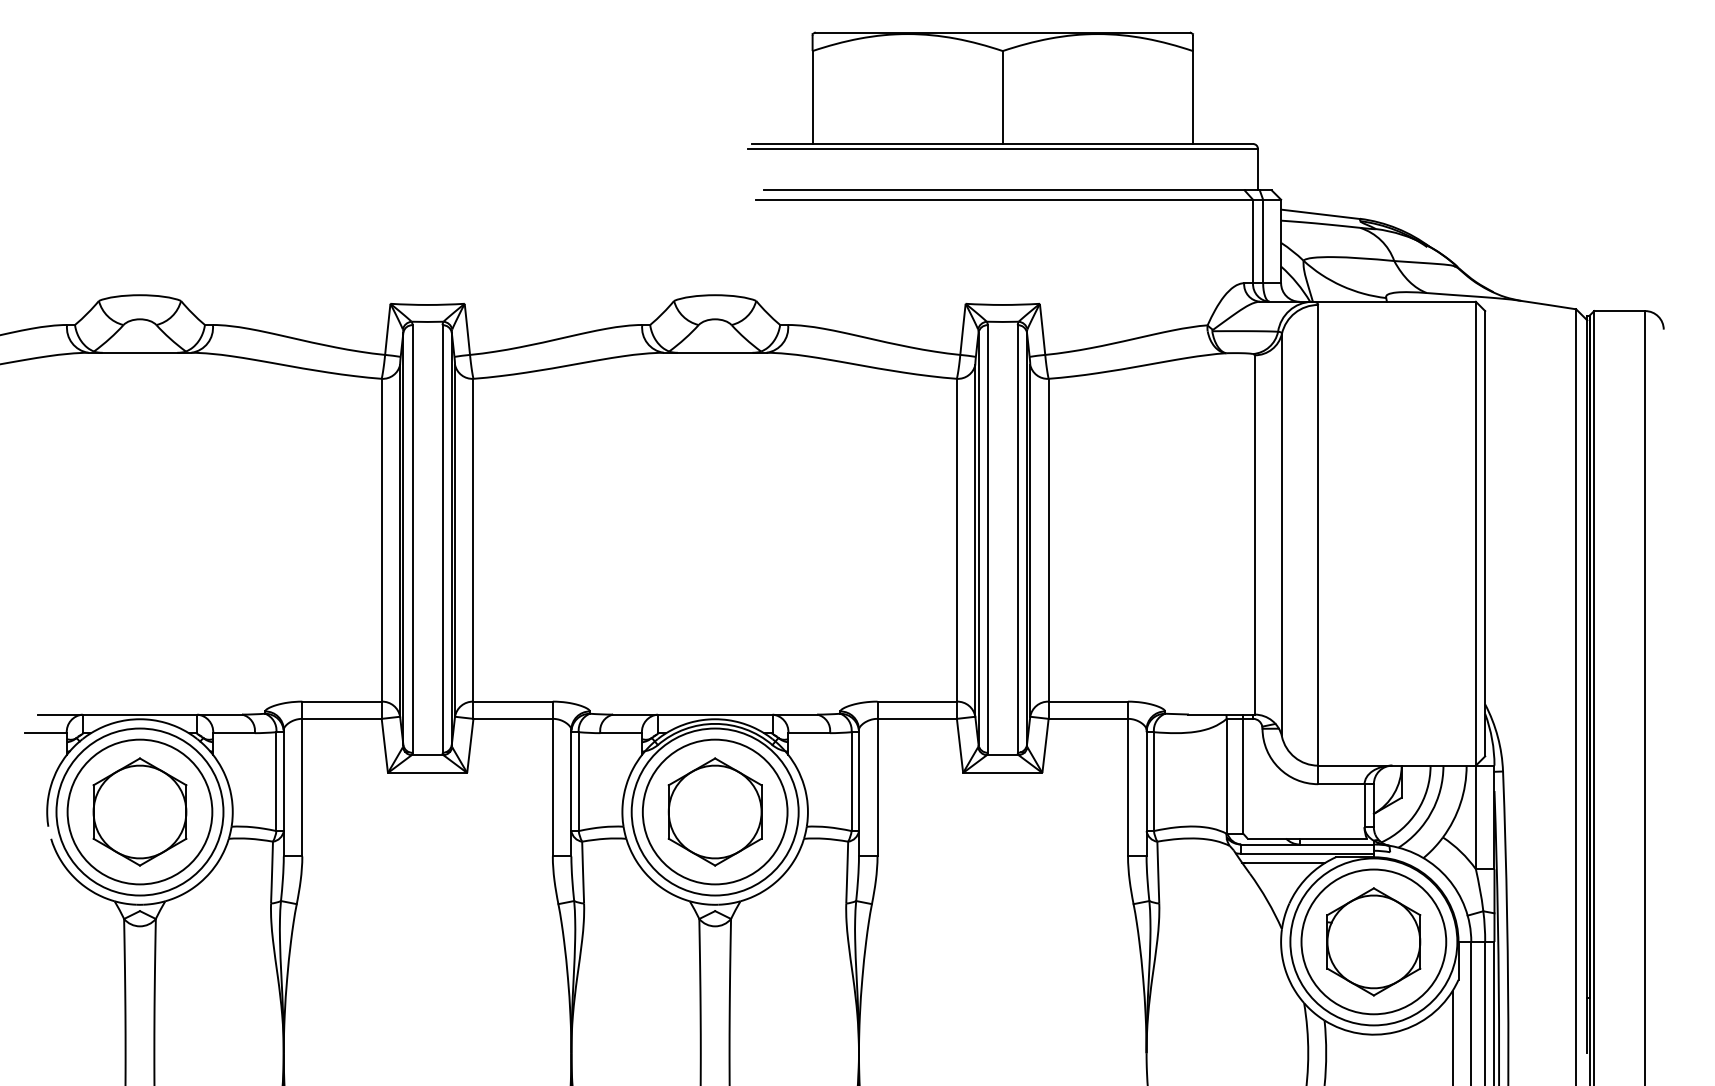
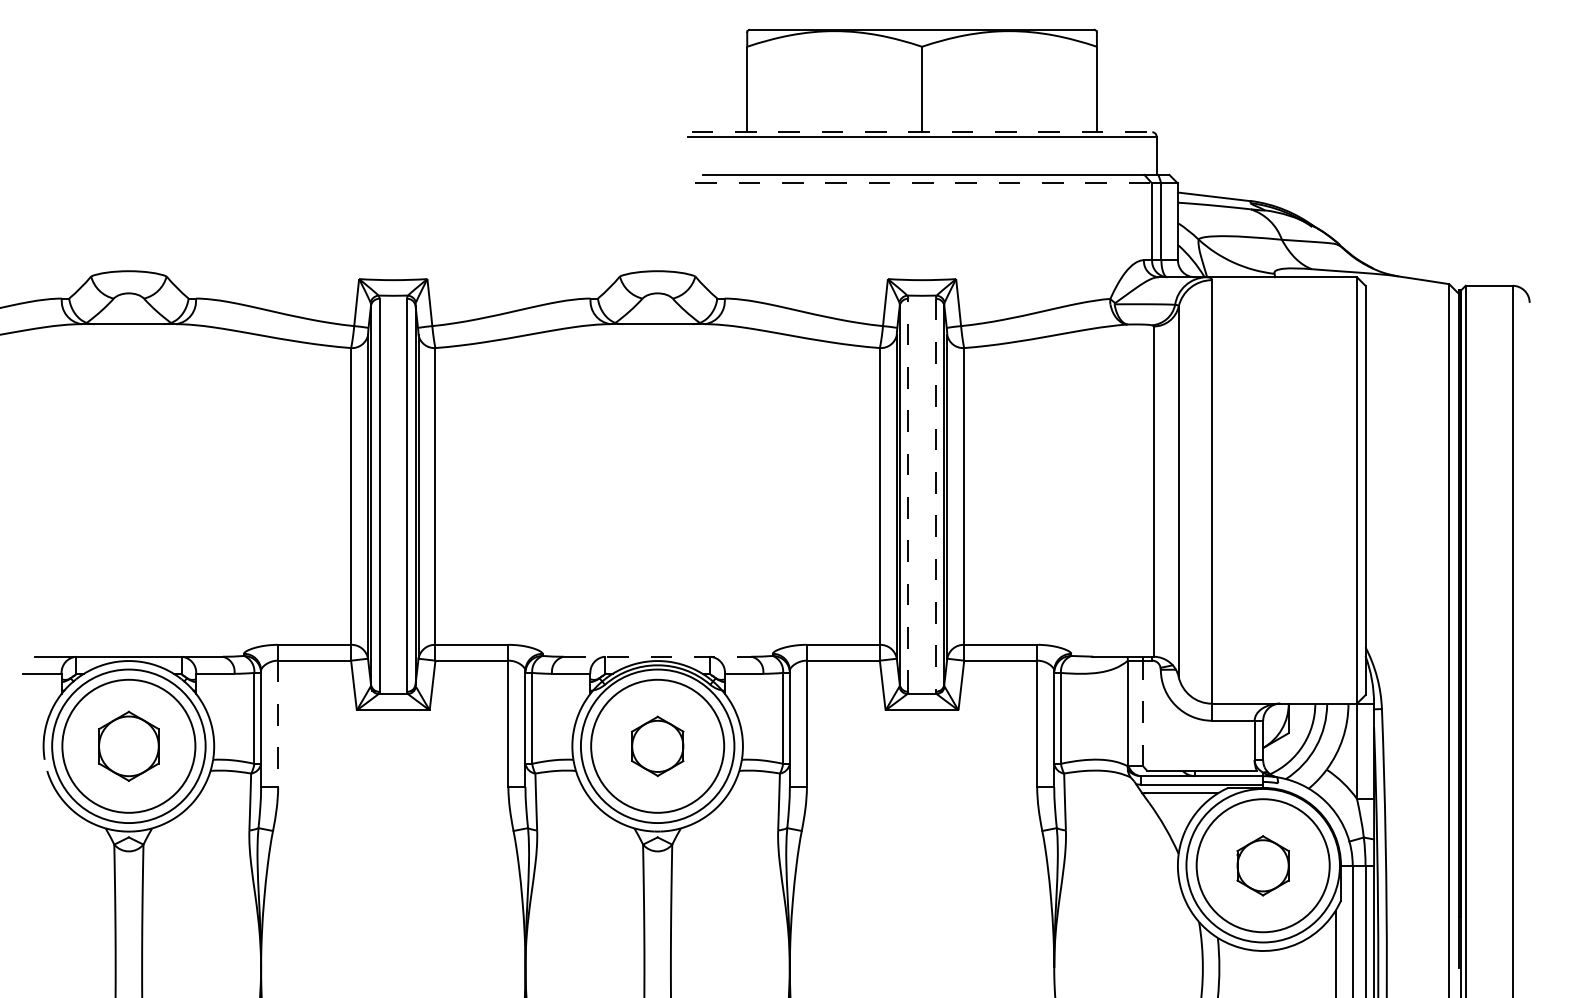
line: (1003, 144) -> (922, 132), solid -> dashed
line: (1005, 199) -> (924, 183), solid -> dashed
line: (988, 539) -> (908, 495), solid -> dashed
line: (1017, 539) -> (935, 495), solid -> dashed
line: (714, 714) -> (657, 656), solid -> dashed
line: (1243, 776) -> (1143, 713), solid -> dashed
line: (302, 788) -> (278, 724), solid -> dashed
part: (139, 812) -> (128, 746), size x0.7
part: (714, 812) -> (657, 746), size x0.6
part: (1373, 941) -> (1262, 865), size x0.6

